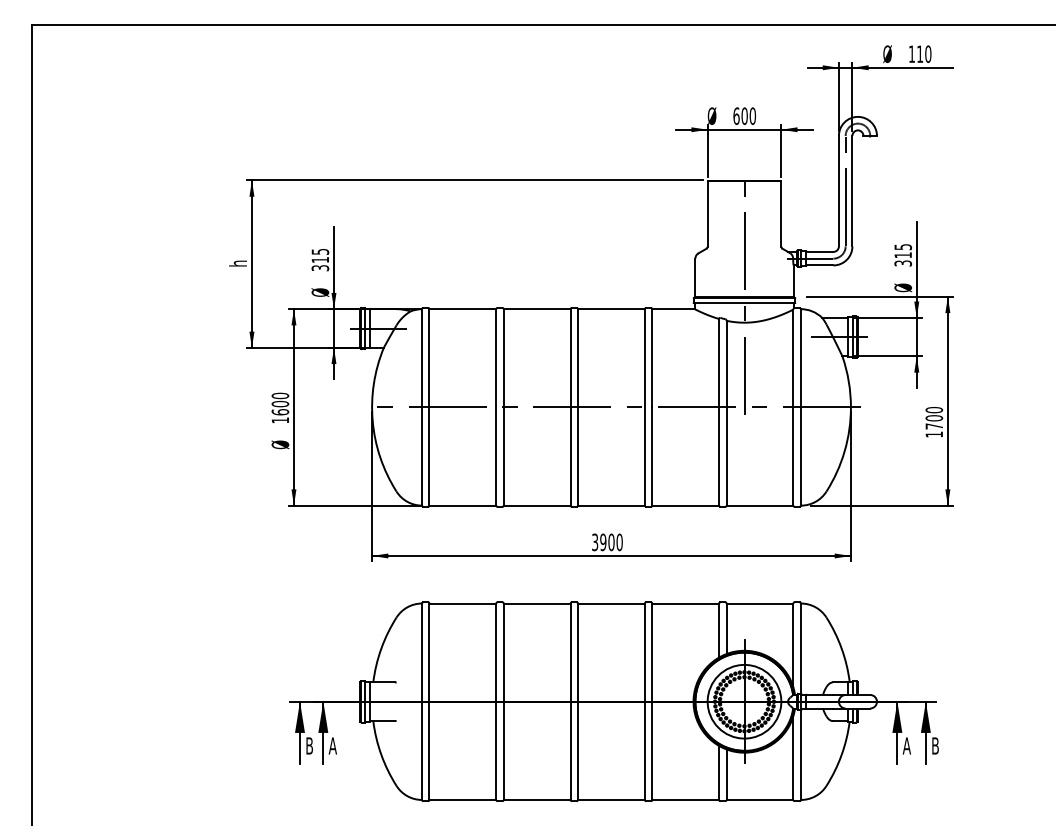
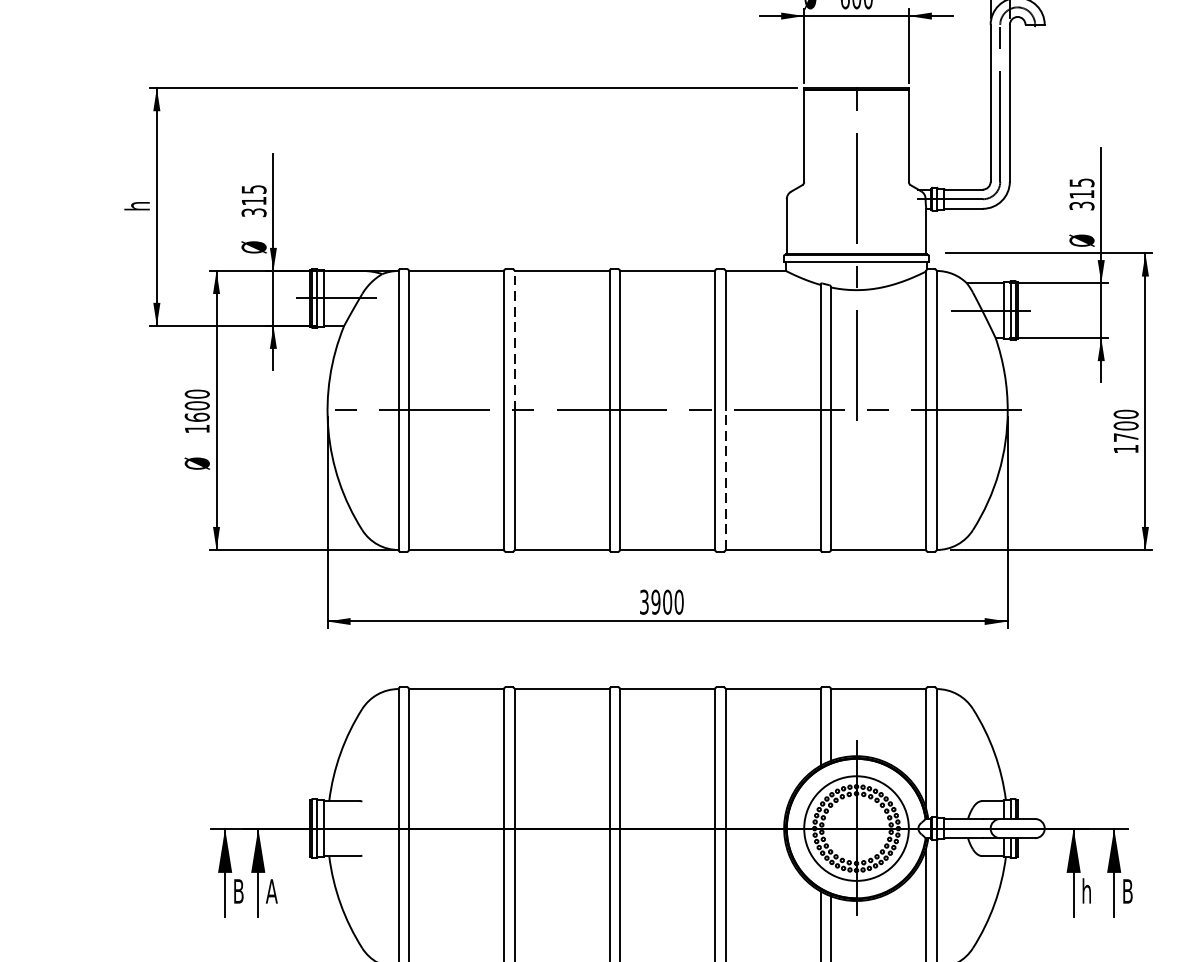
line: (503, 357) -> (514, 339), solid -> dashed
line: (652, 456) -> (725, 480), solid -> dashed
text: (906, 745) -> (1086, 890), A -> h

